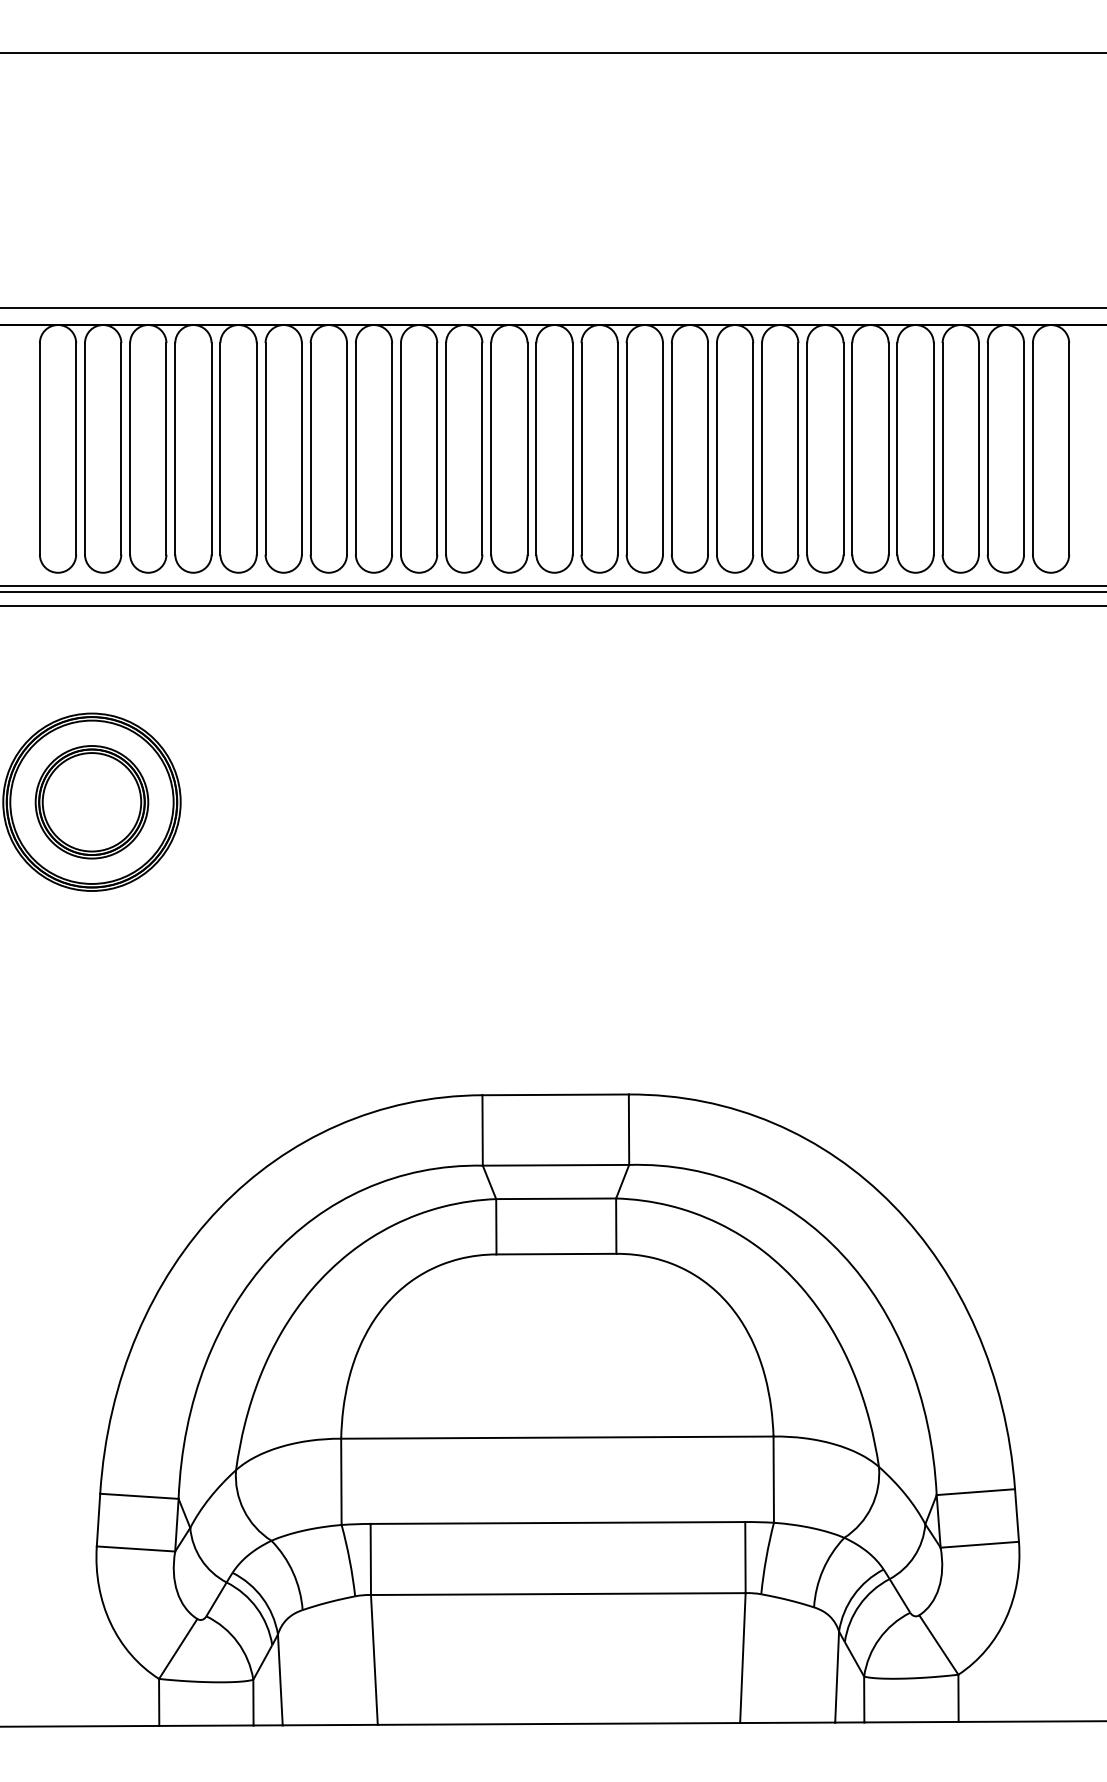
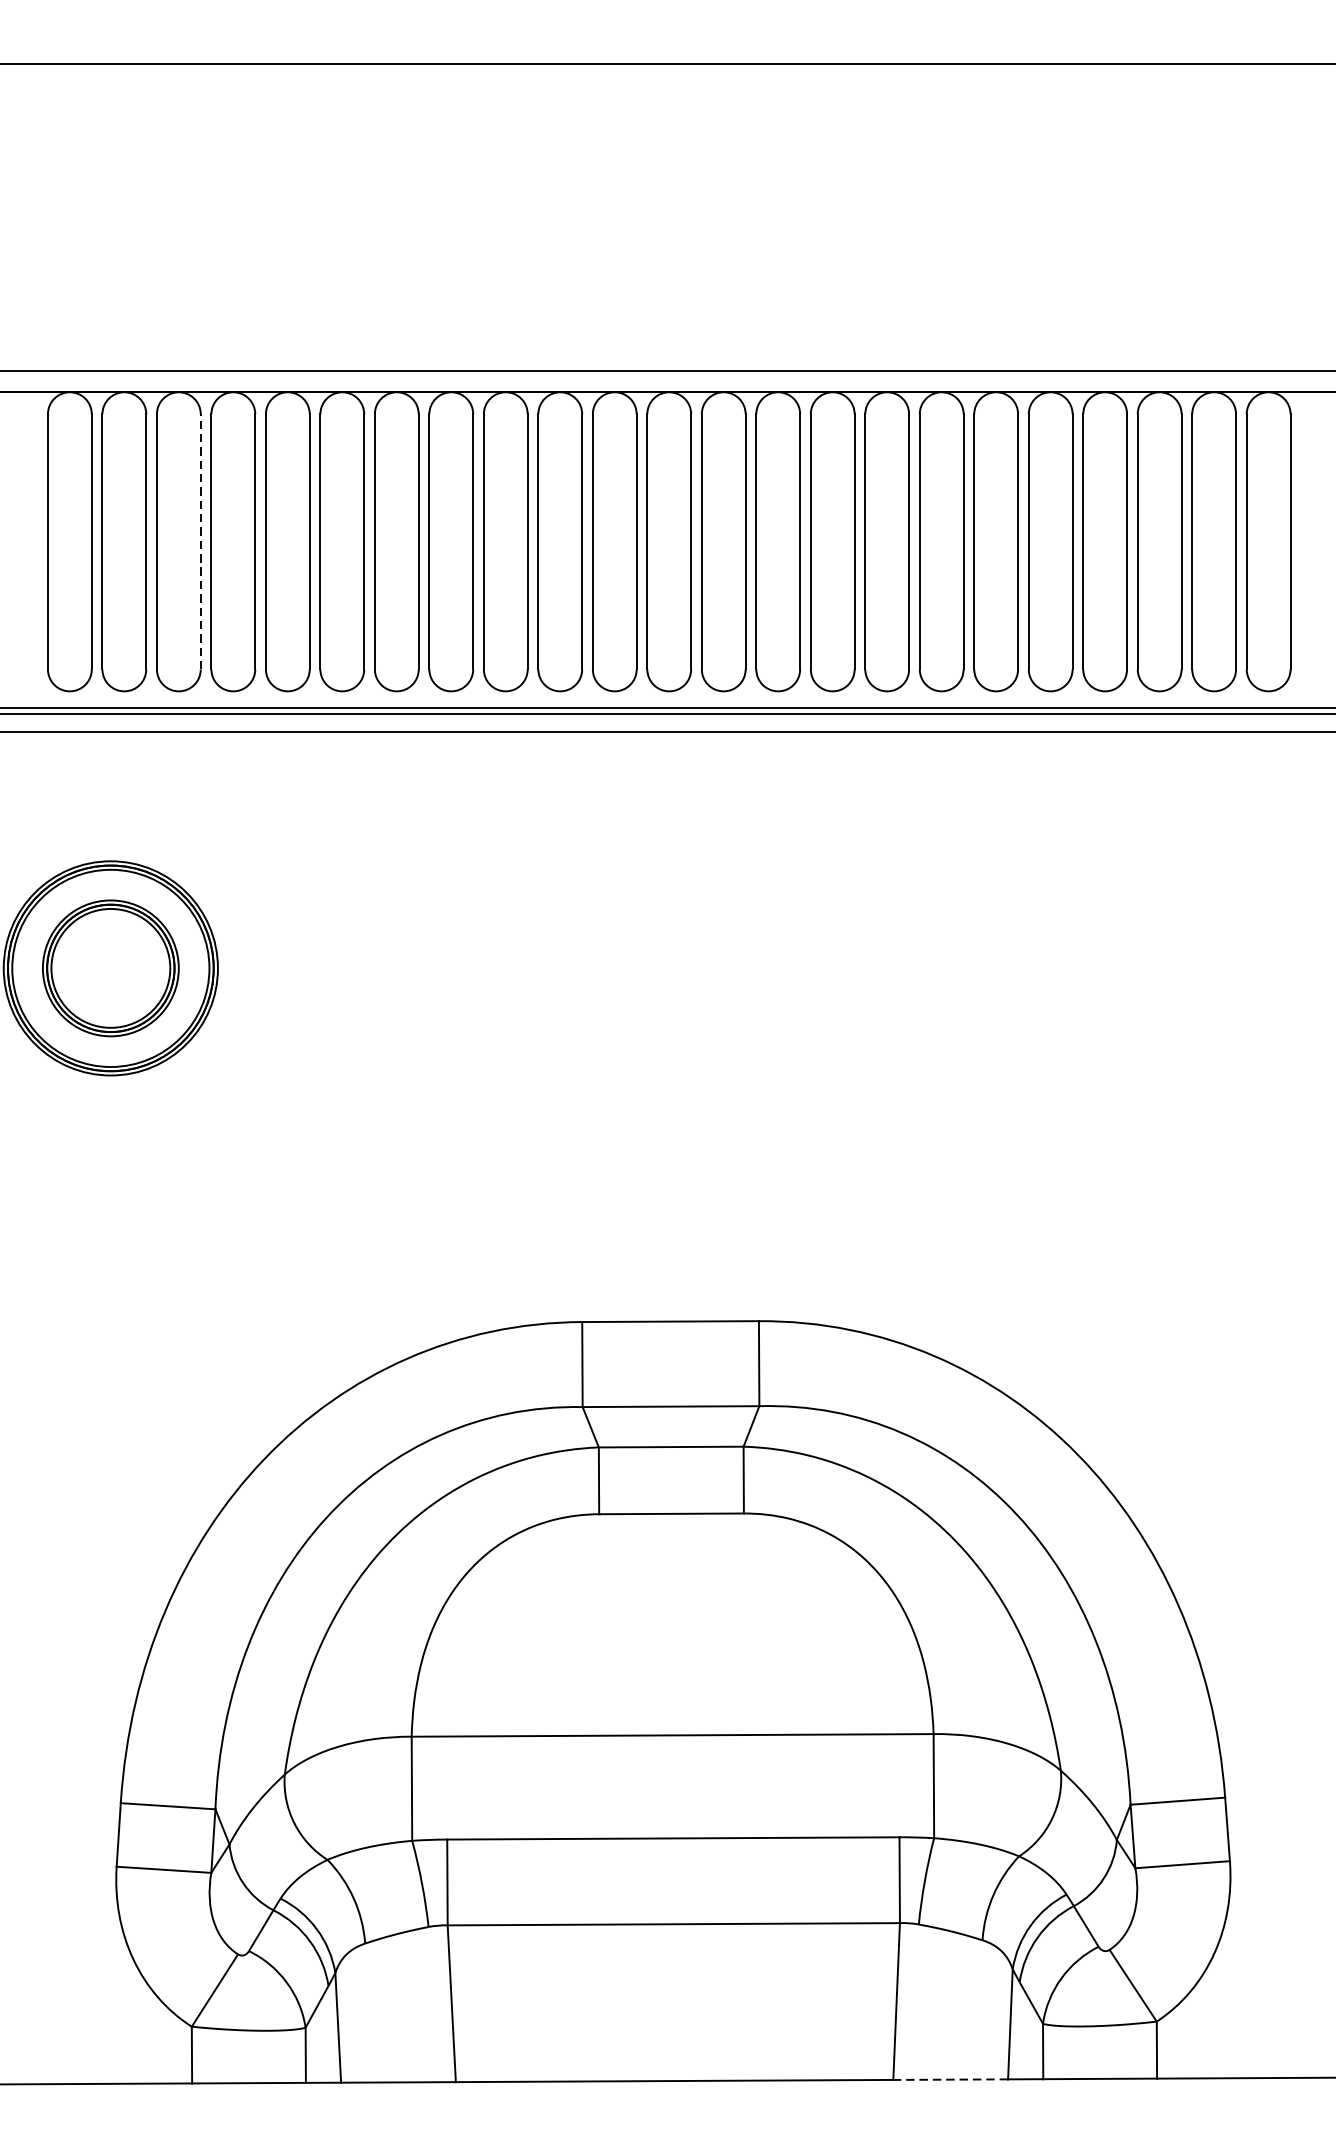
line: (166, 448) -> (200, 541), solid -> dashed
line: (787, 1722) -> (950, 2079), solid -> dashed

